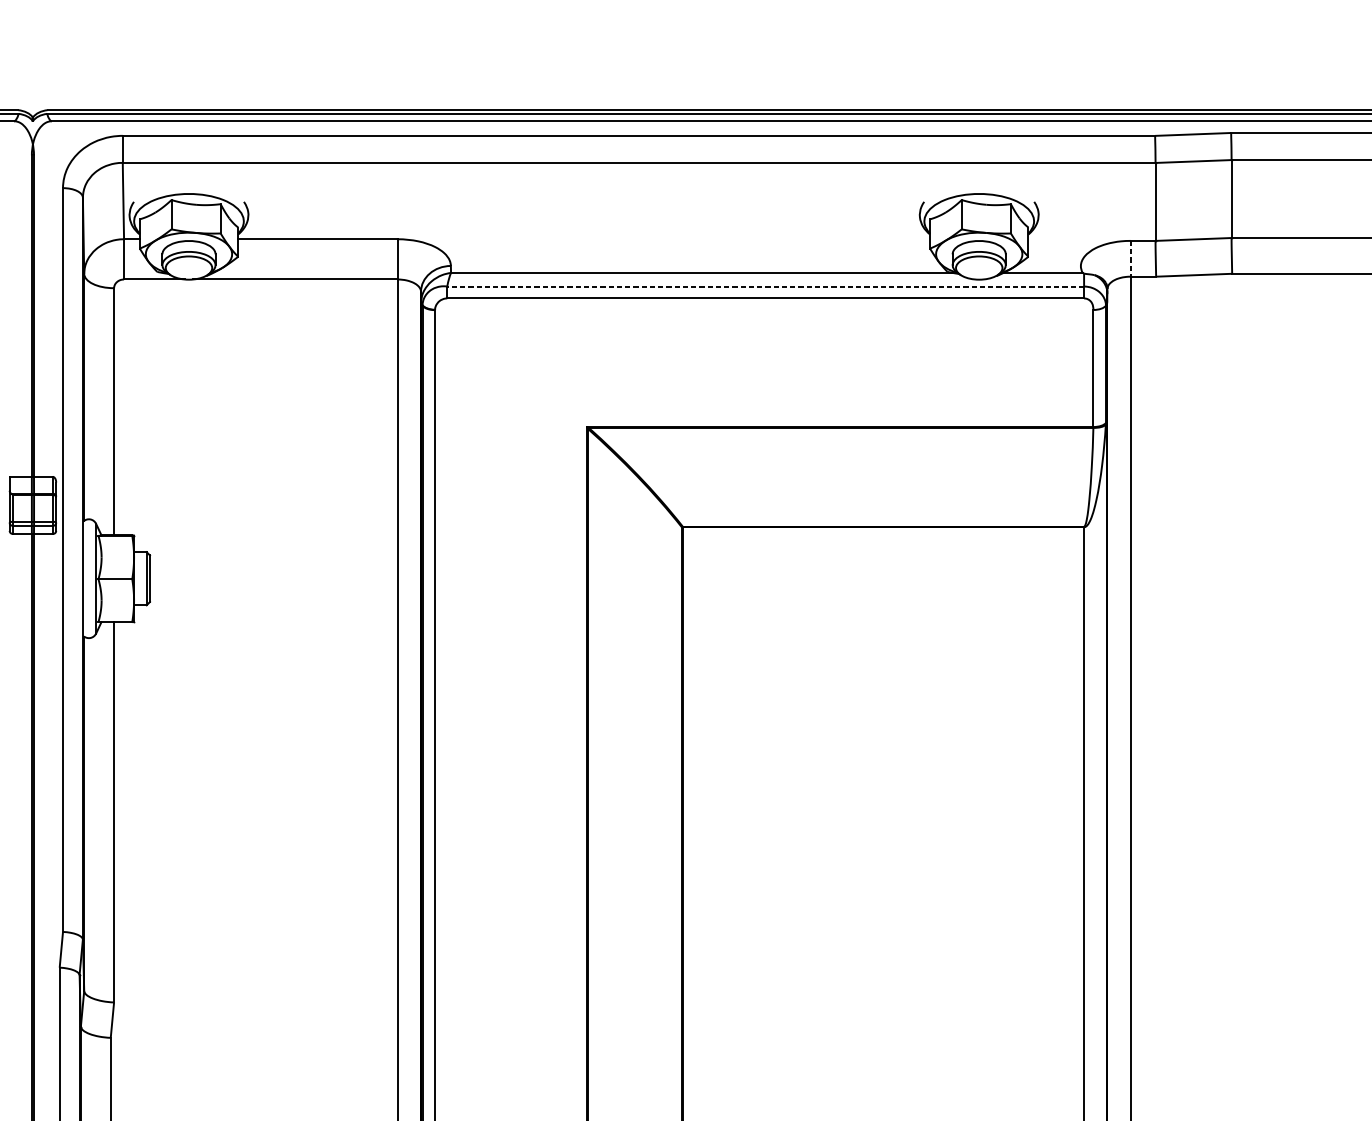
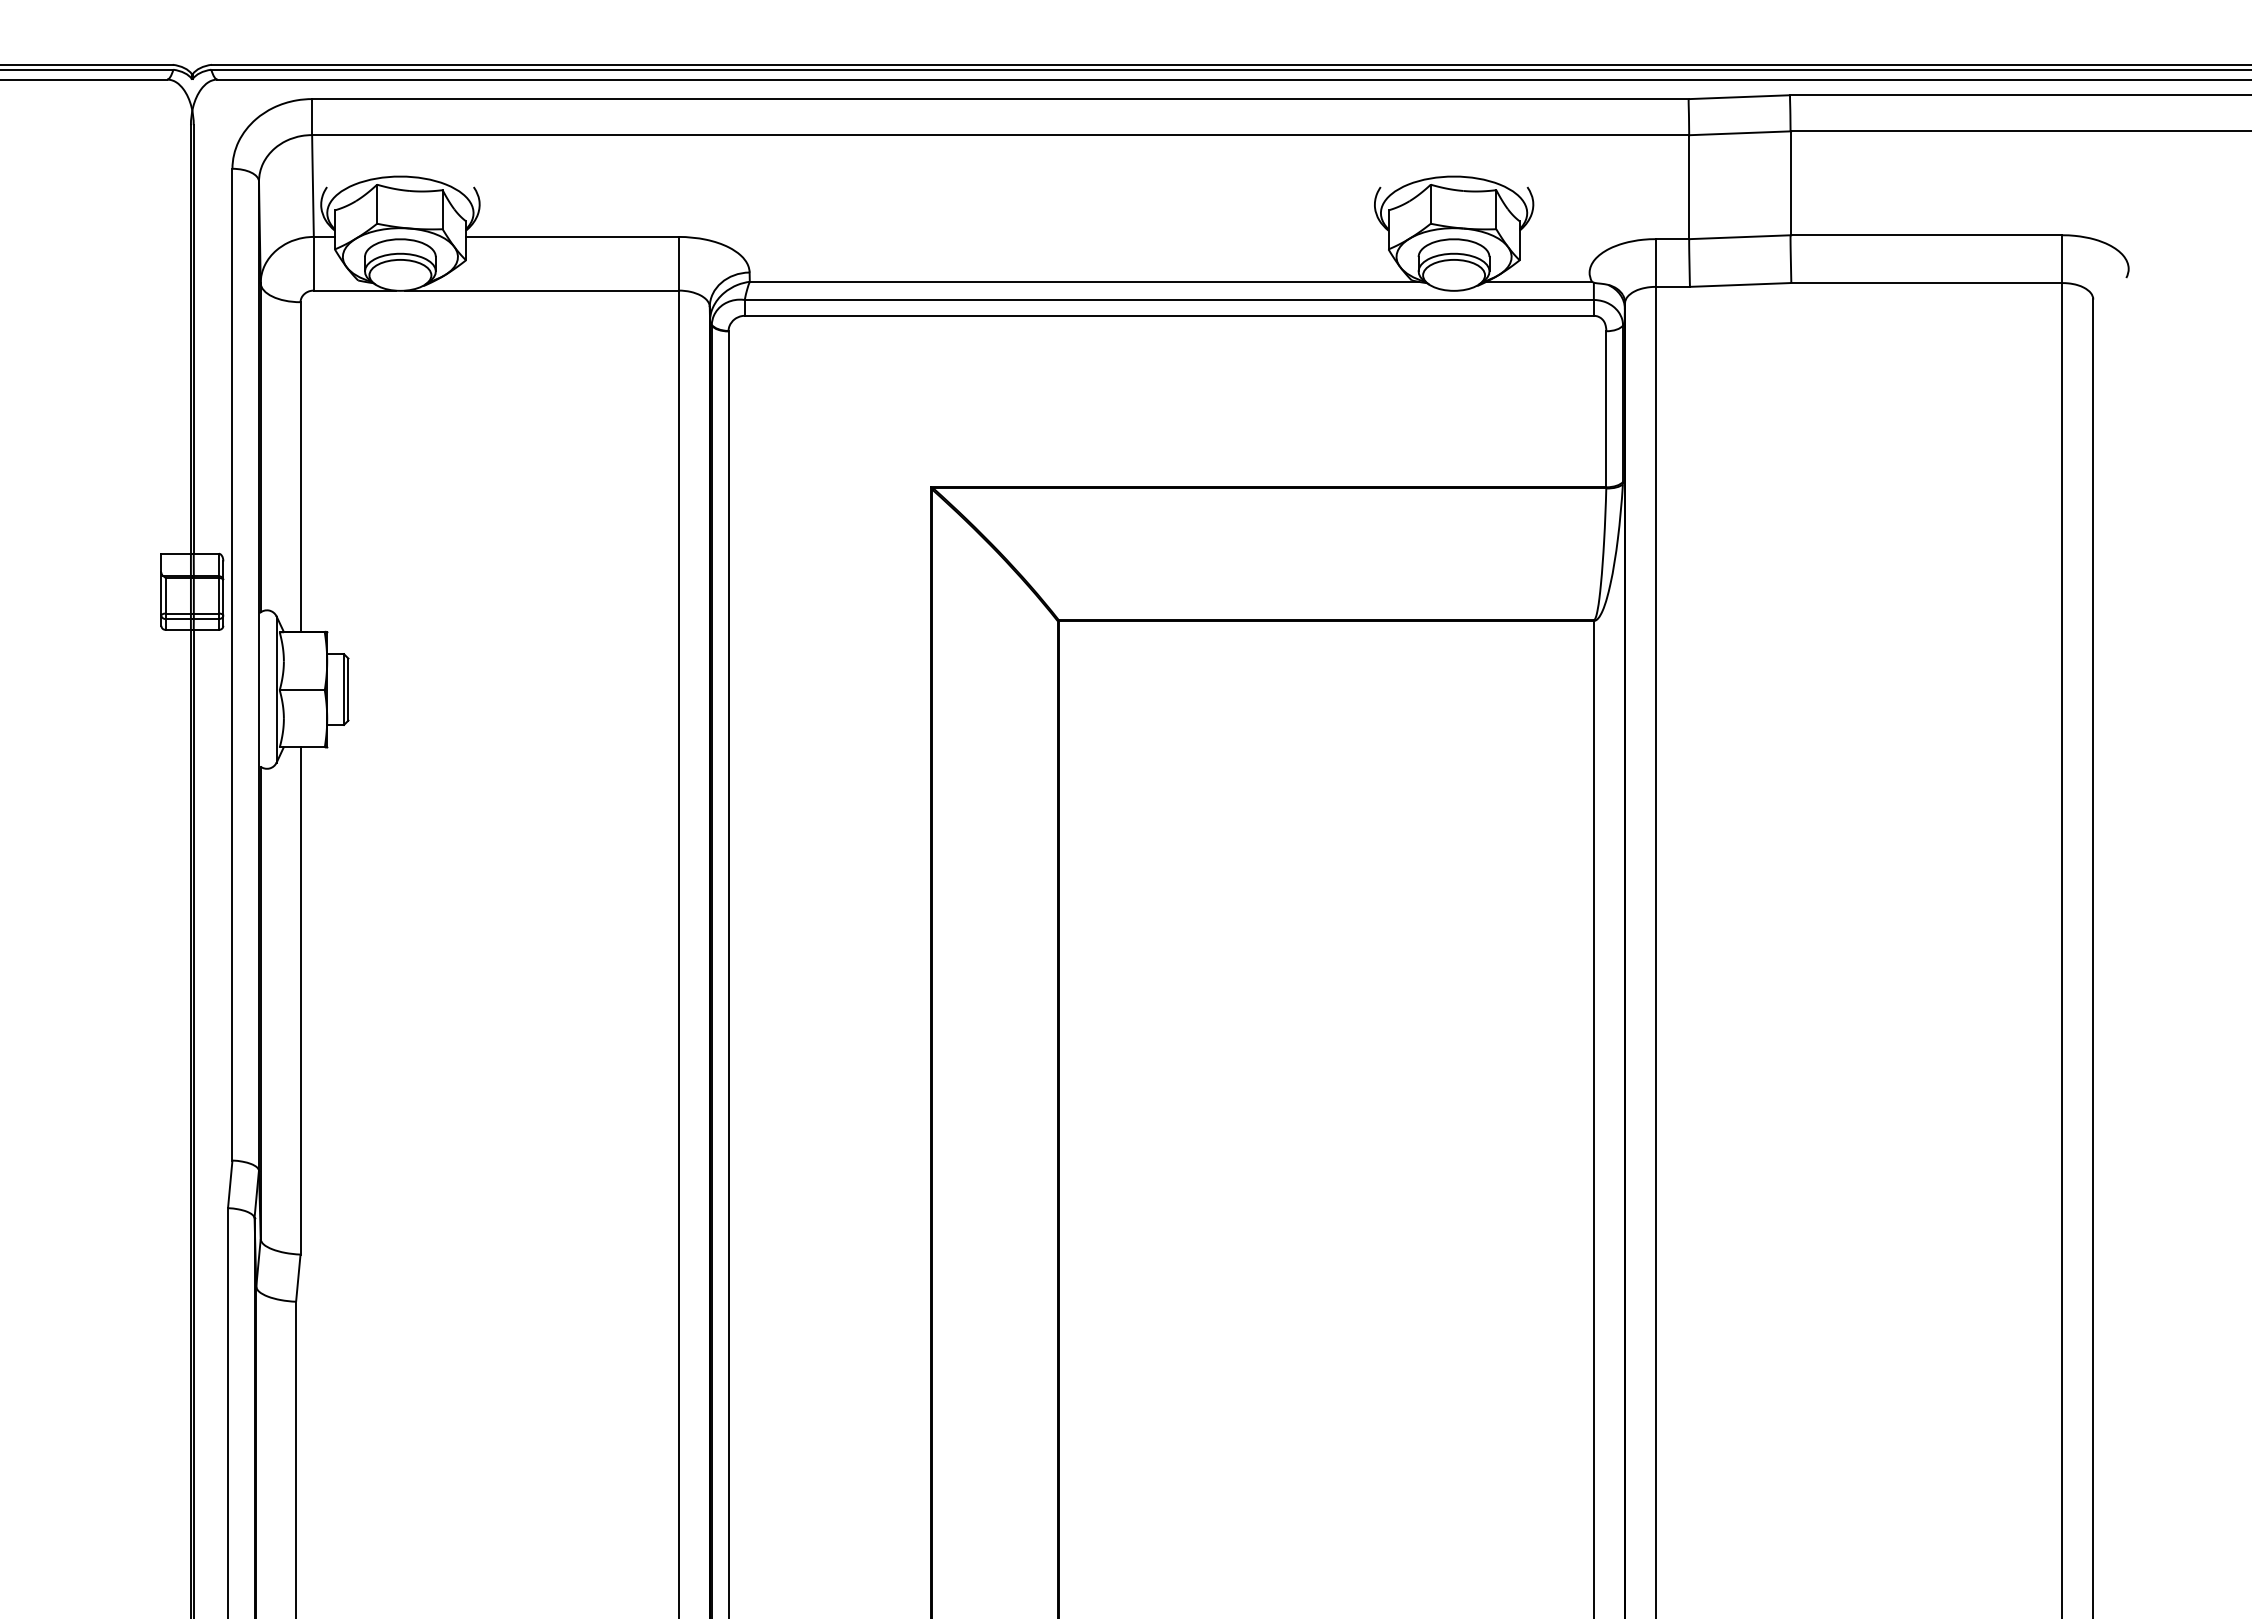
line: (1131, 259) -> (1656, 263), dashed -> solid
line: (765, 286) -> (1169, 299), dashed -> solid

